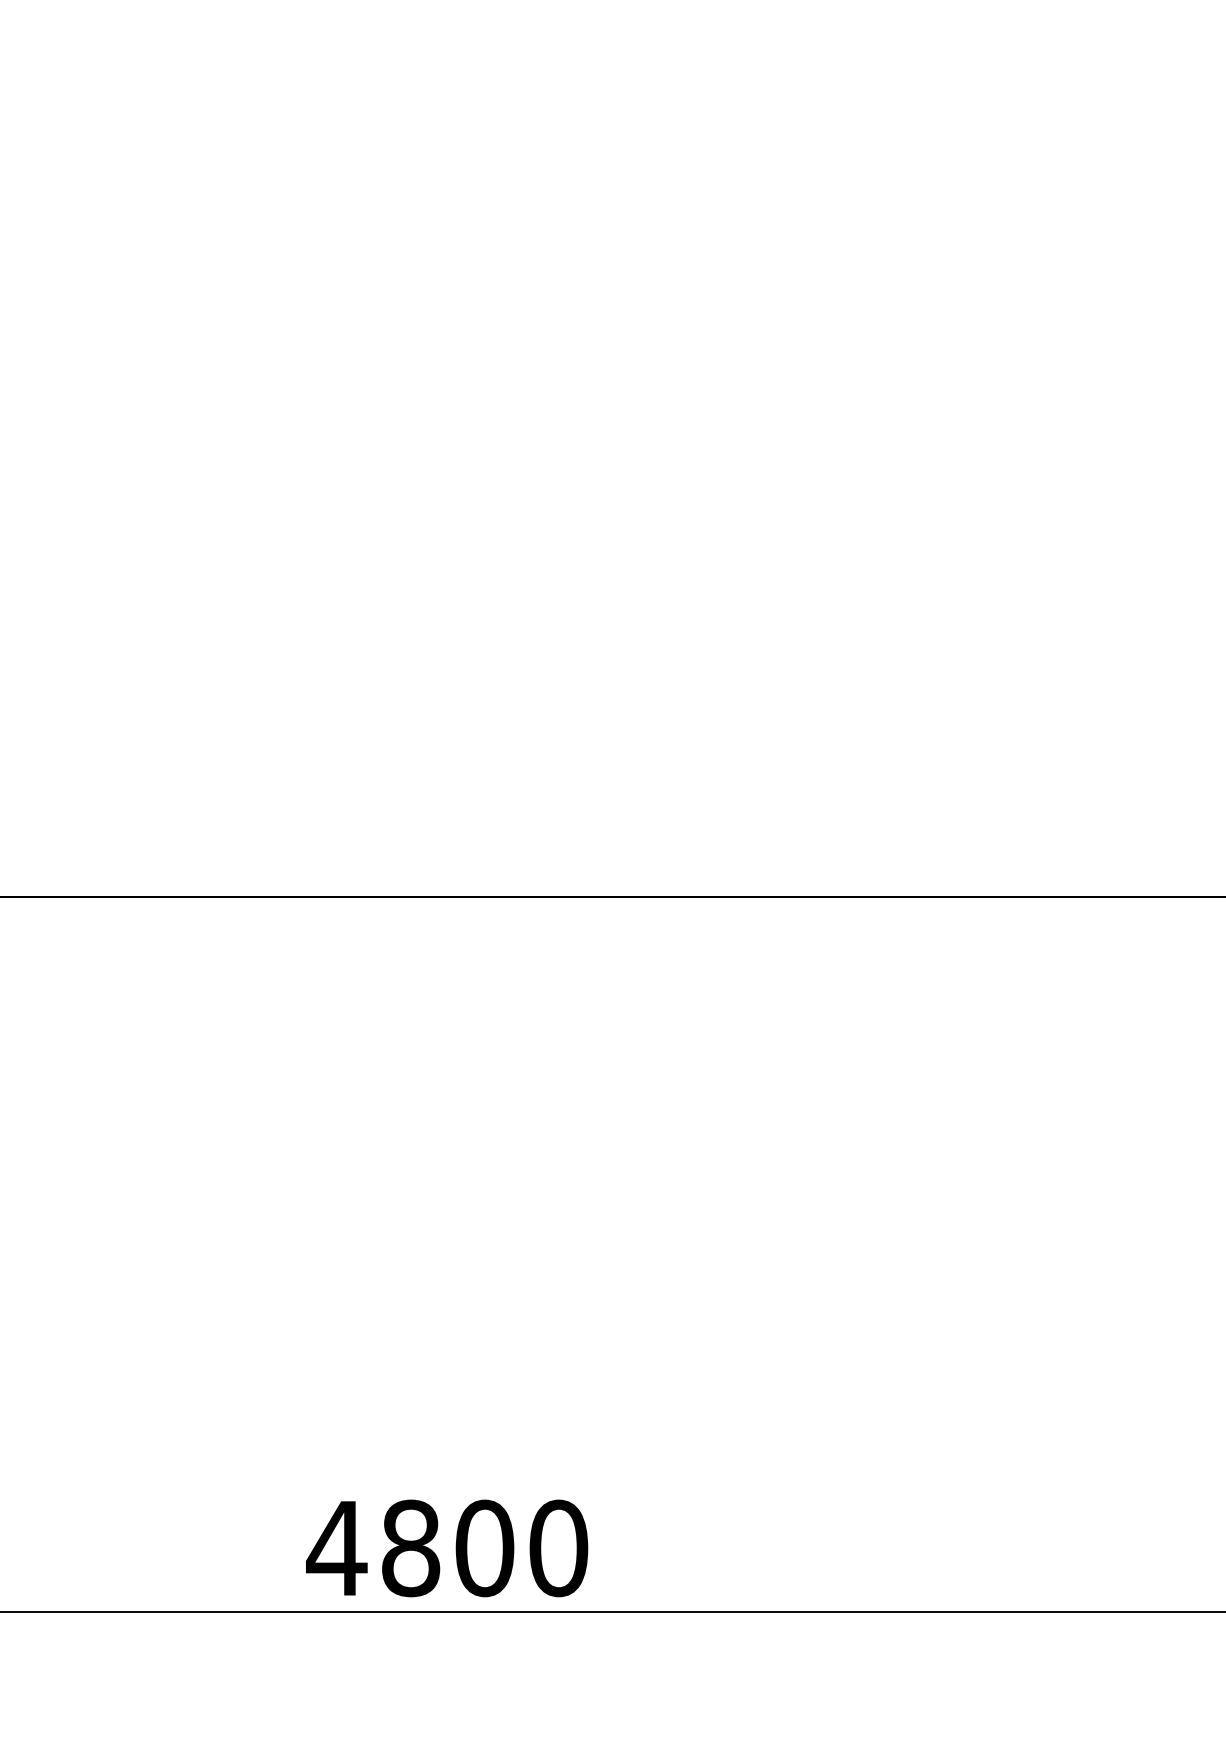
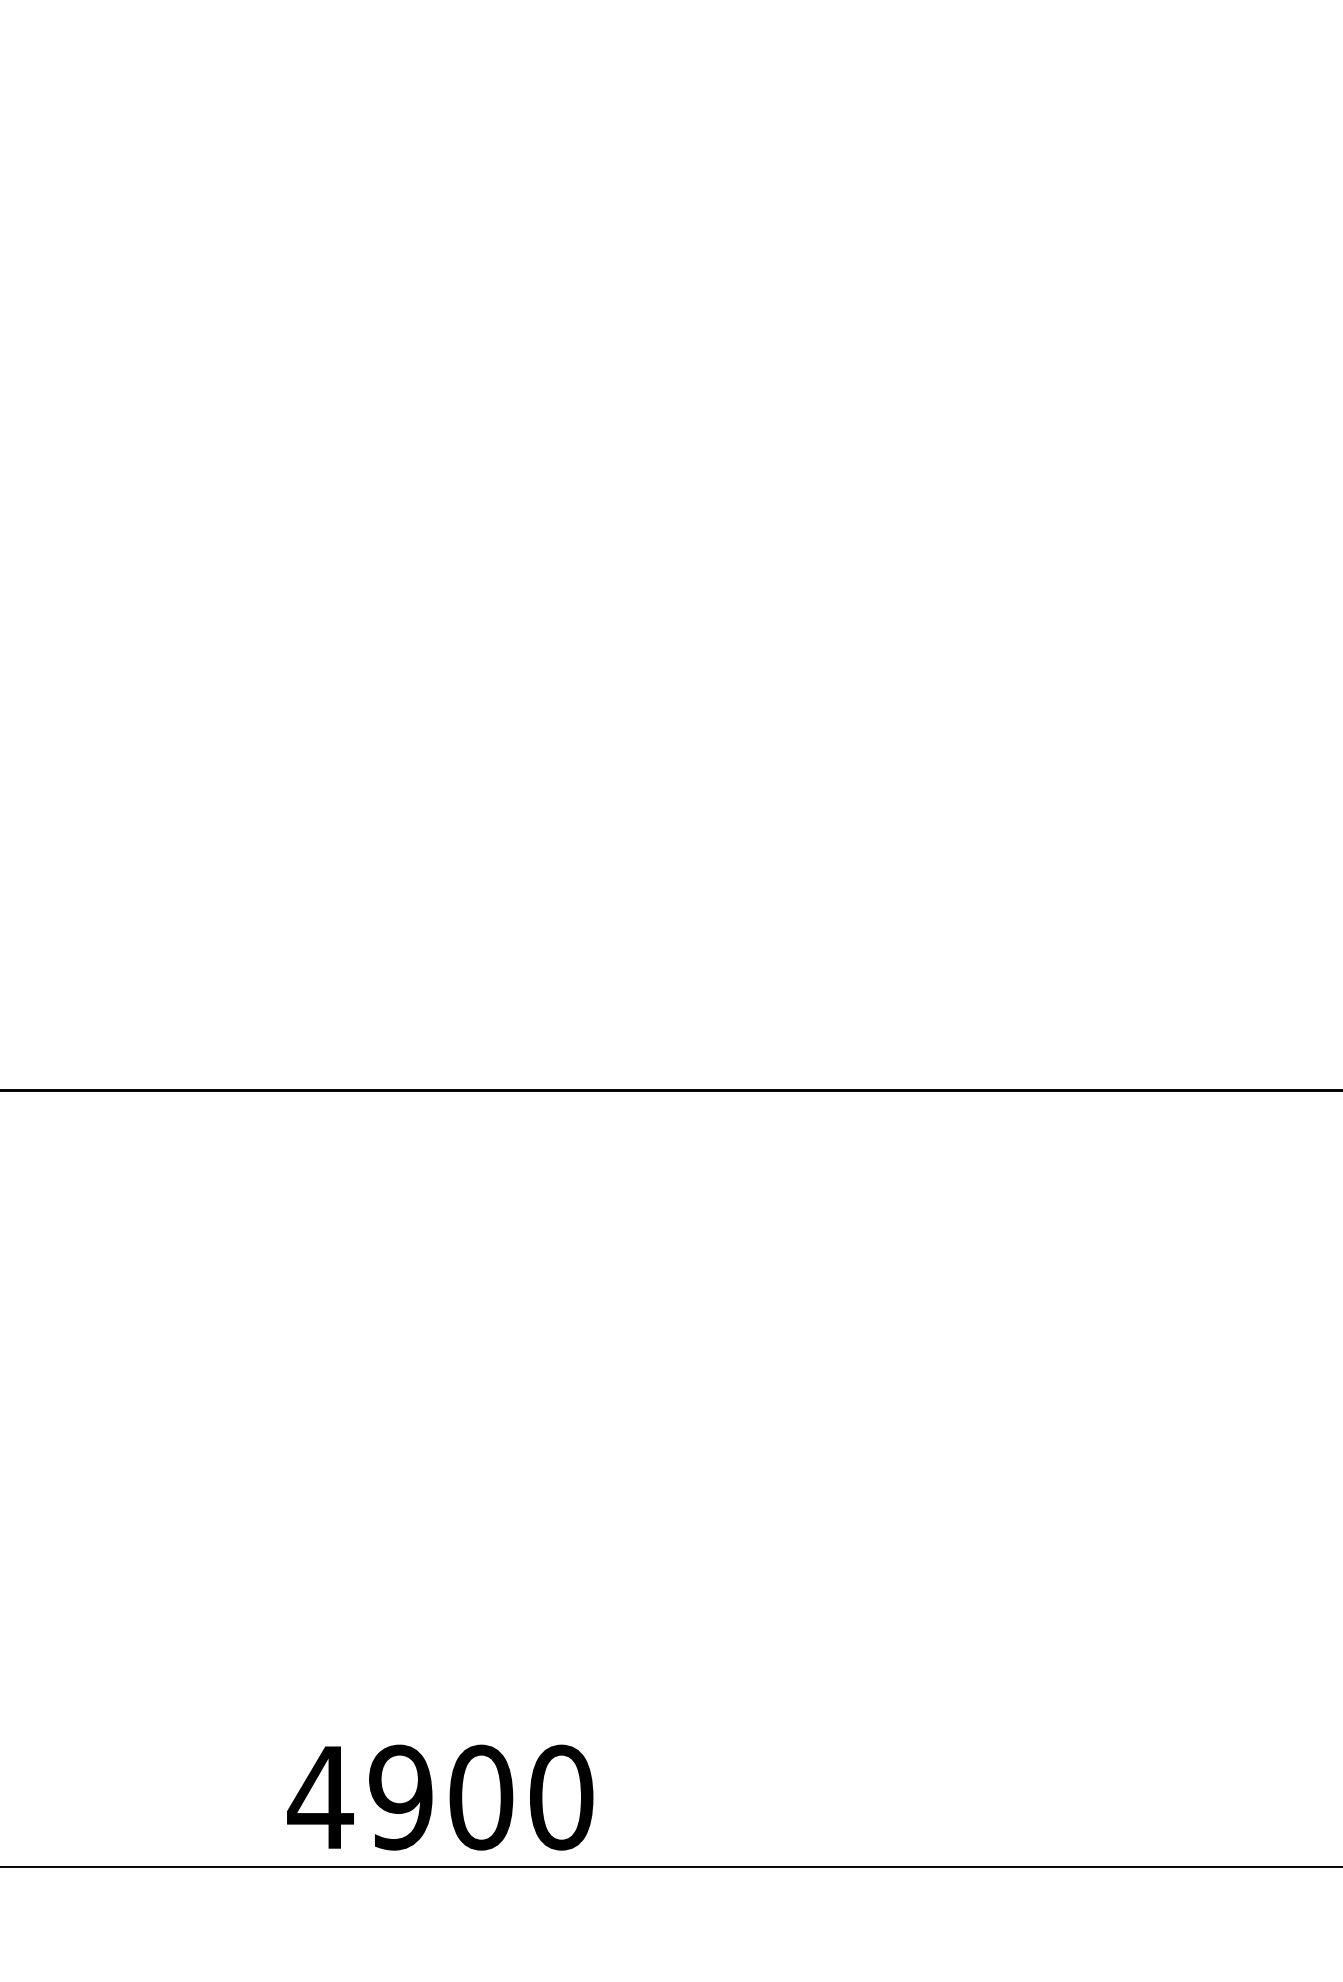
text: (410, 1548) -> (400, 1797), 4800 -> 4900

